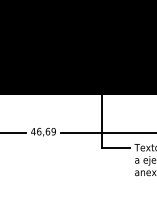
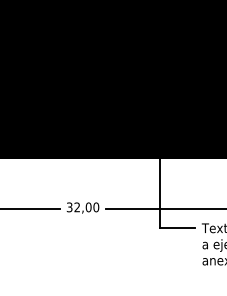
text: (43, 131) -> (82, 207), 46,69 -> 32,00

